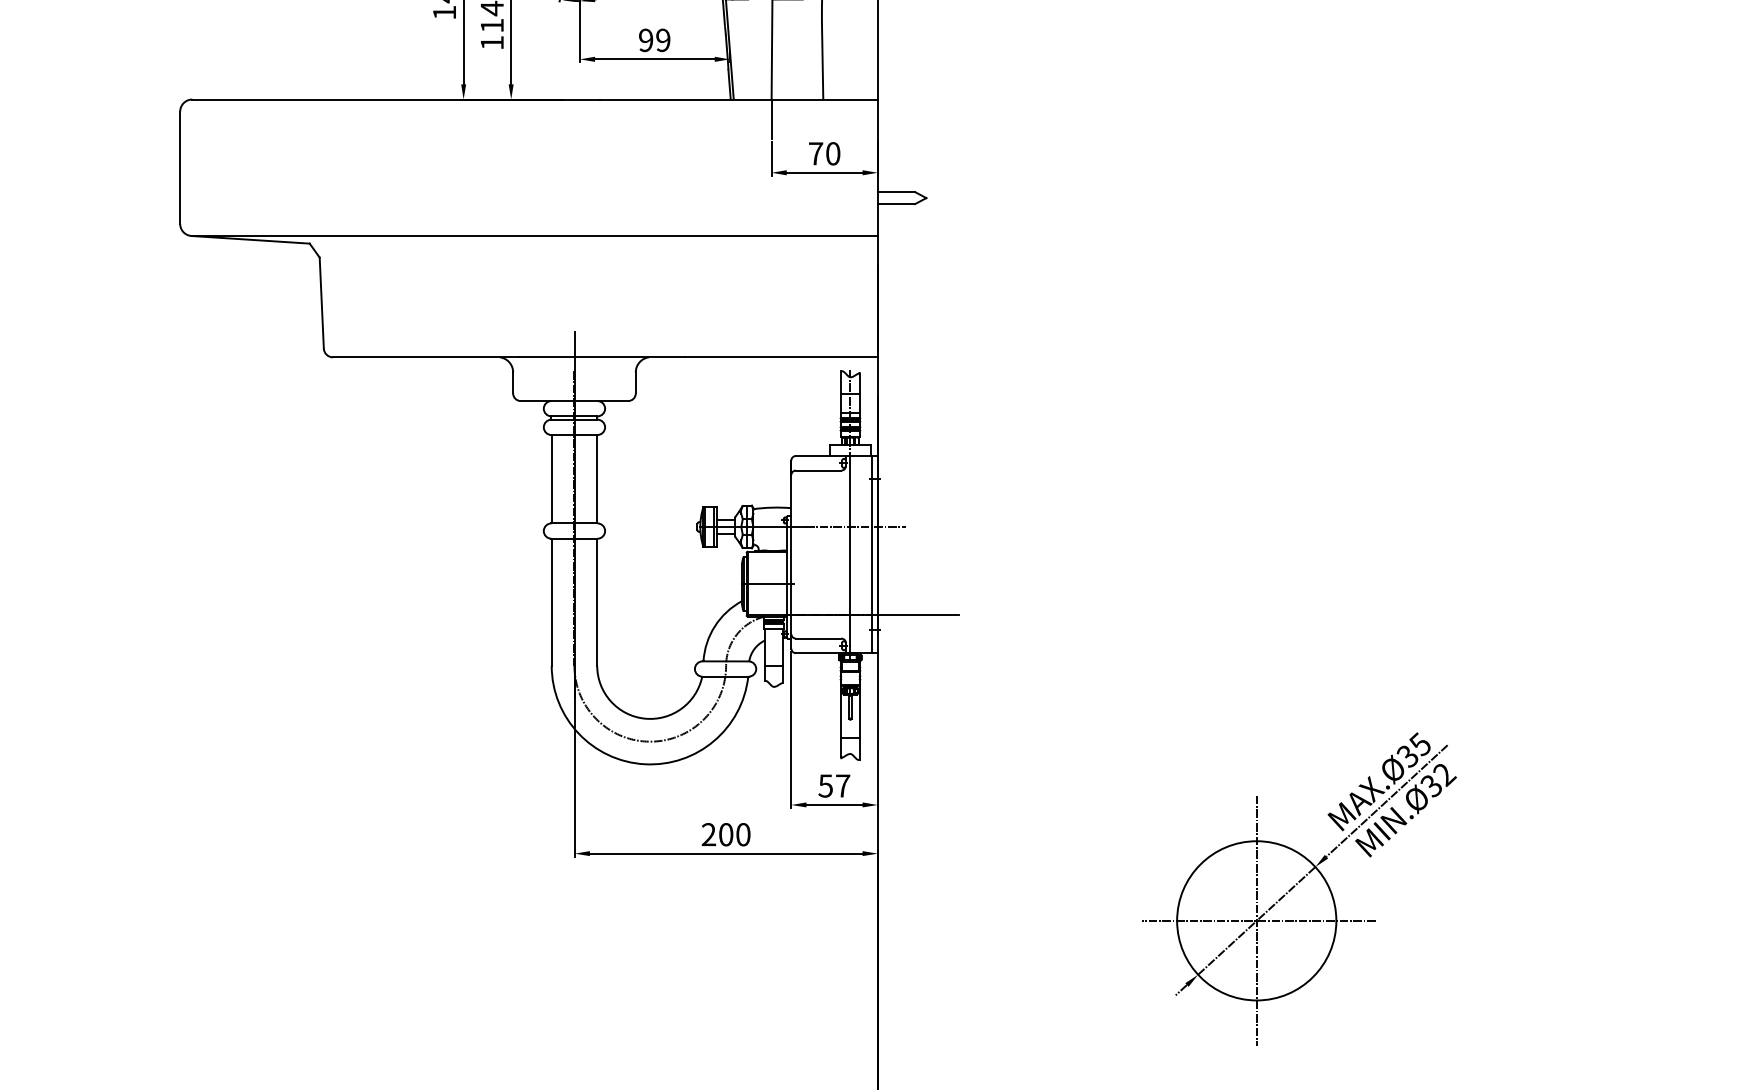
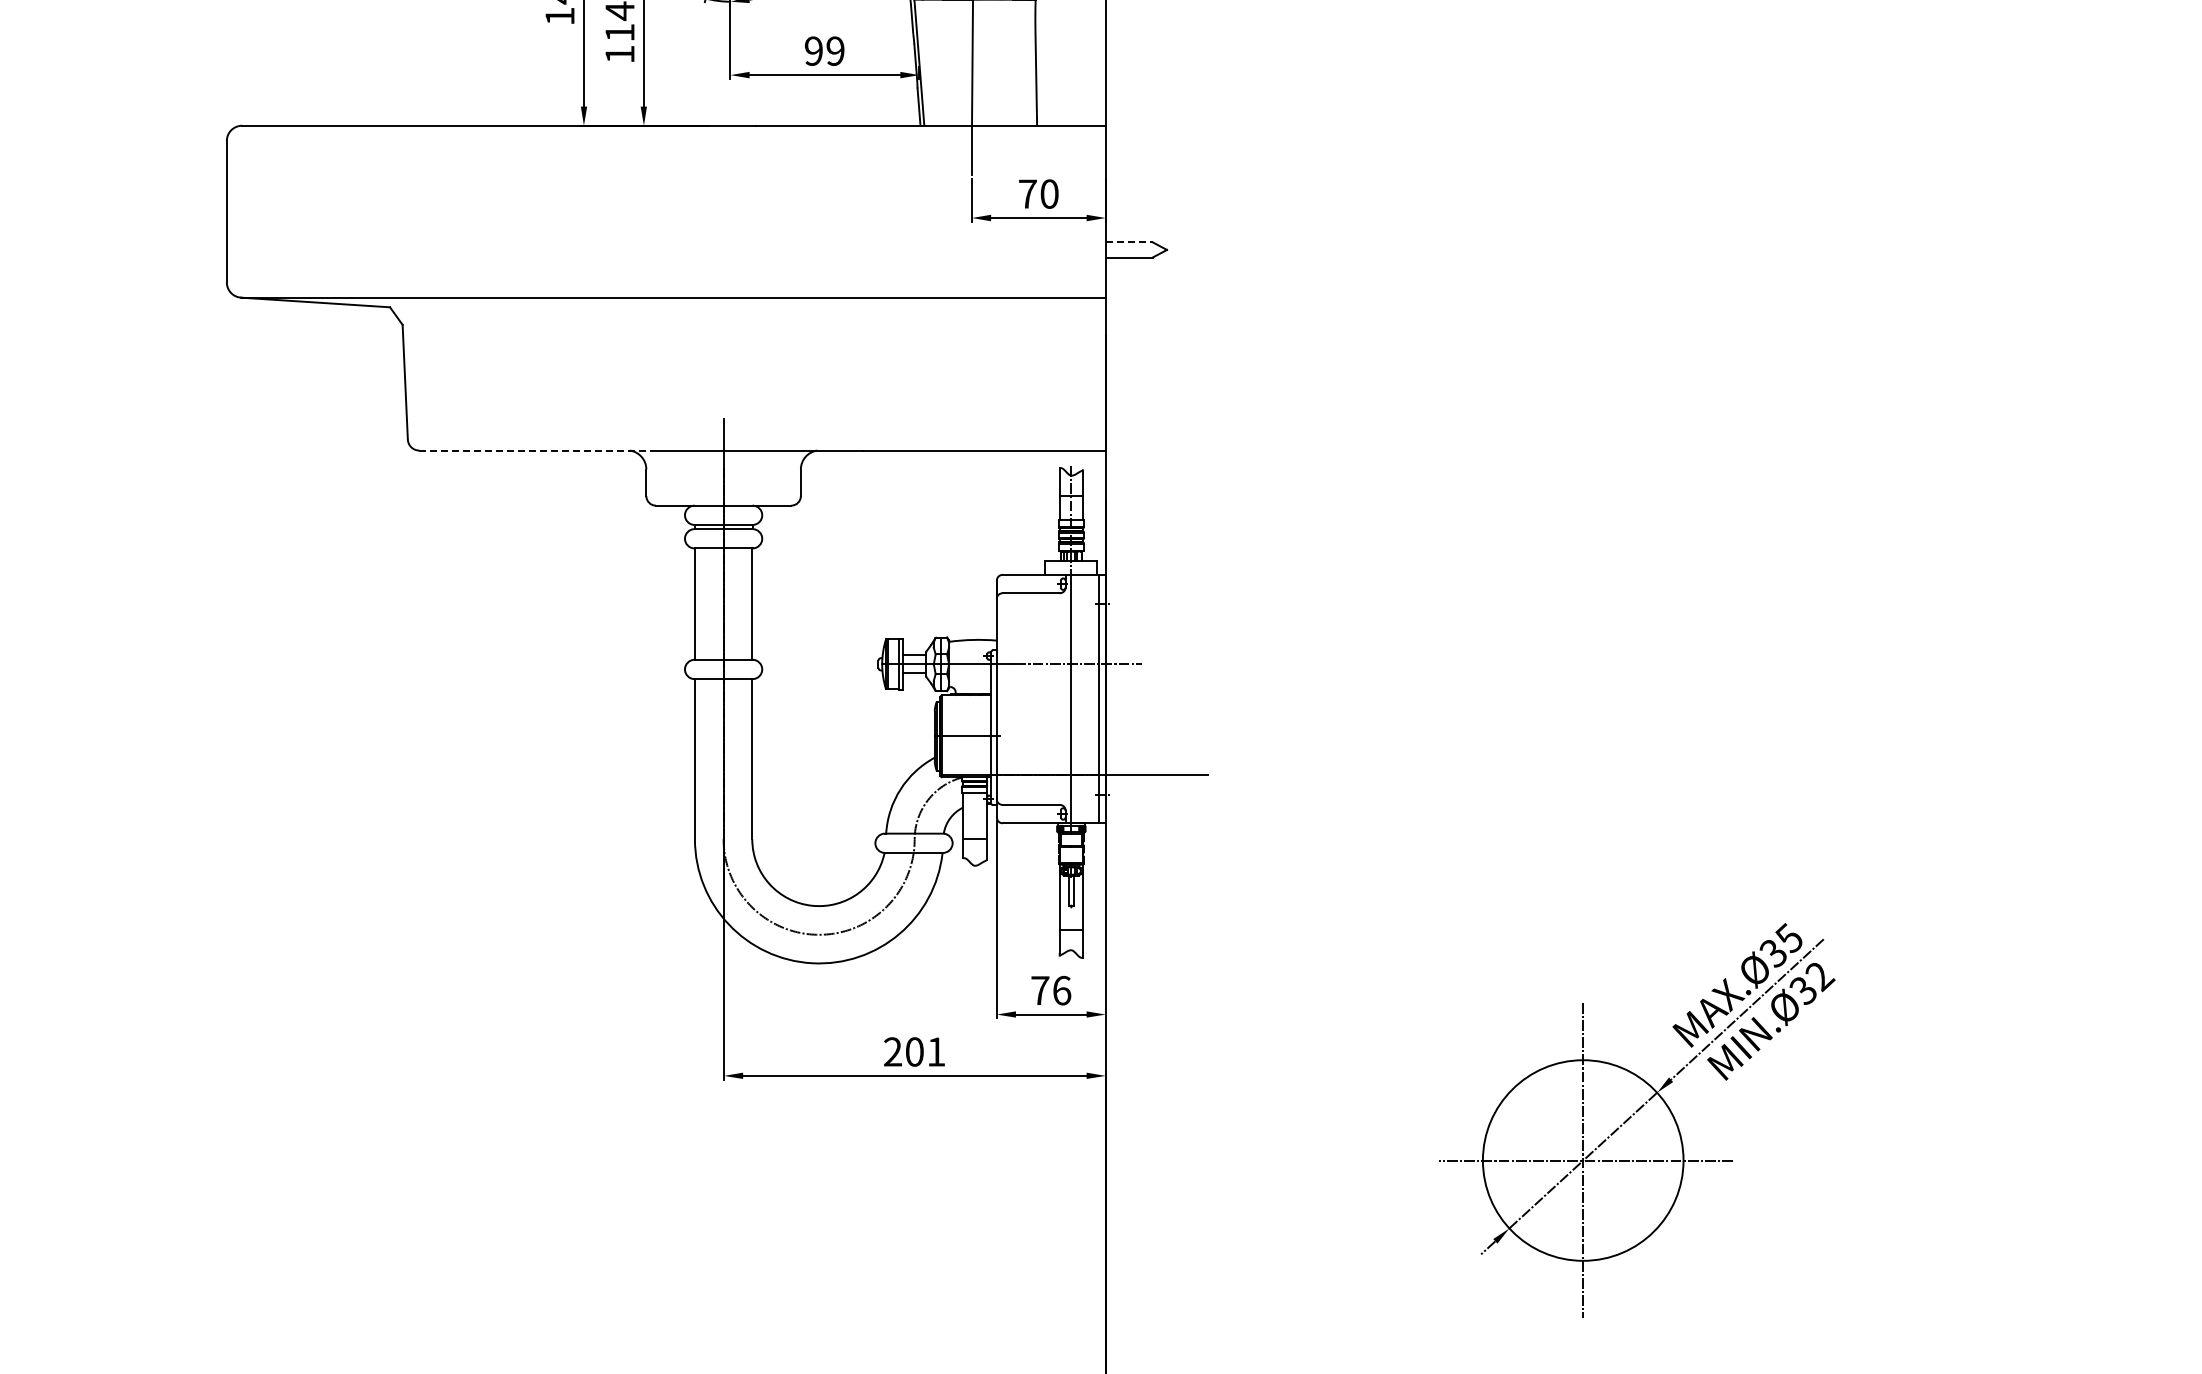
line: (896, 192) -> (1129, 242), solid -> dashed
line: (425, 357) -> (536, 450), solid -> dashed
text: (833, 785) -> (1050, 990), 57 -> 76
text: (743, 834) -> (936, 1051), 200 -> 201

